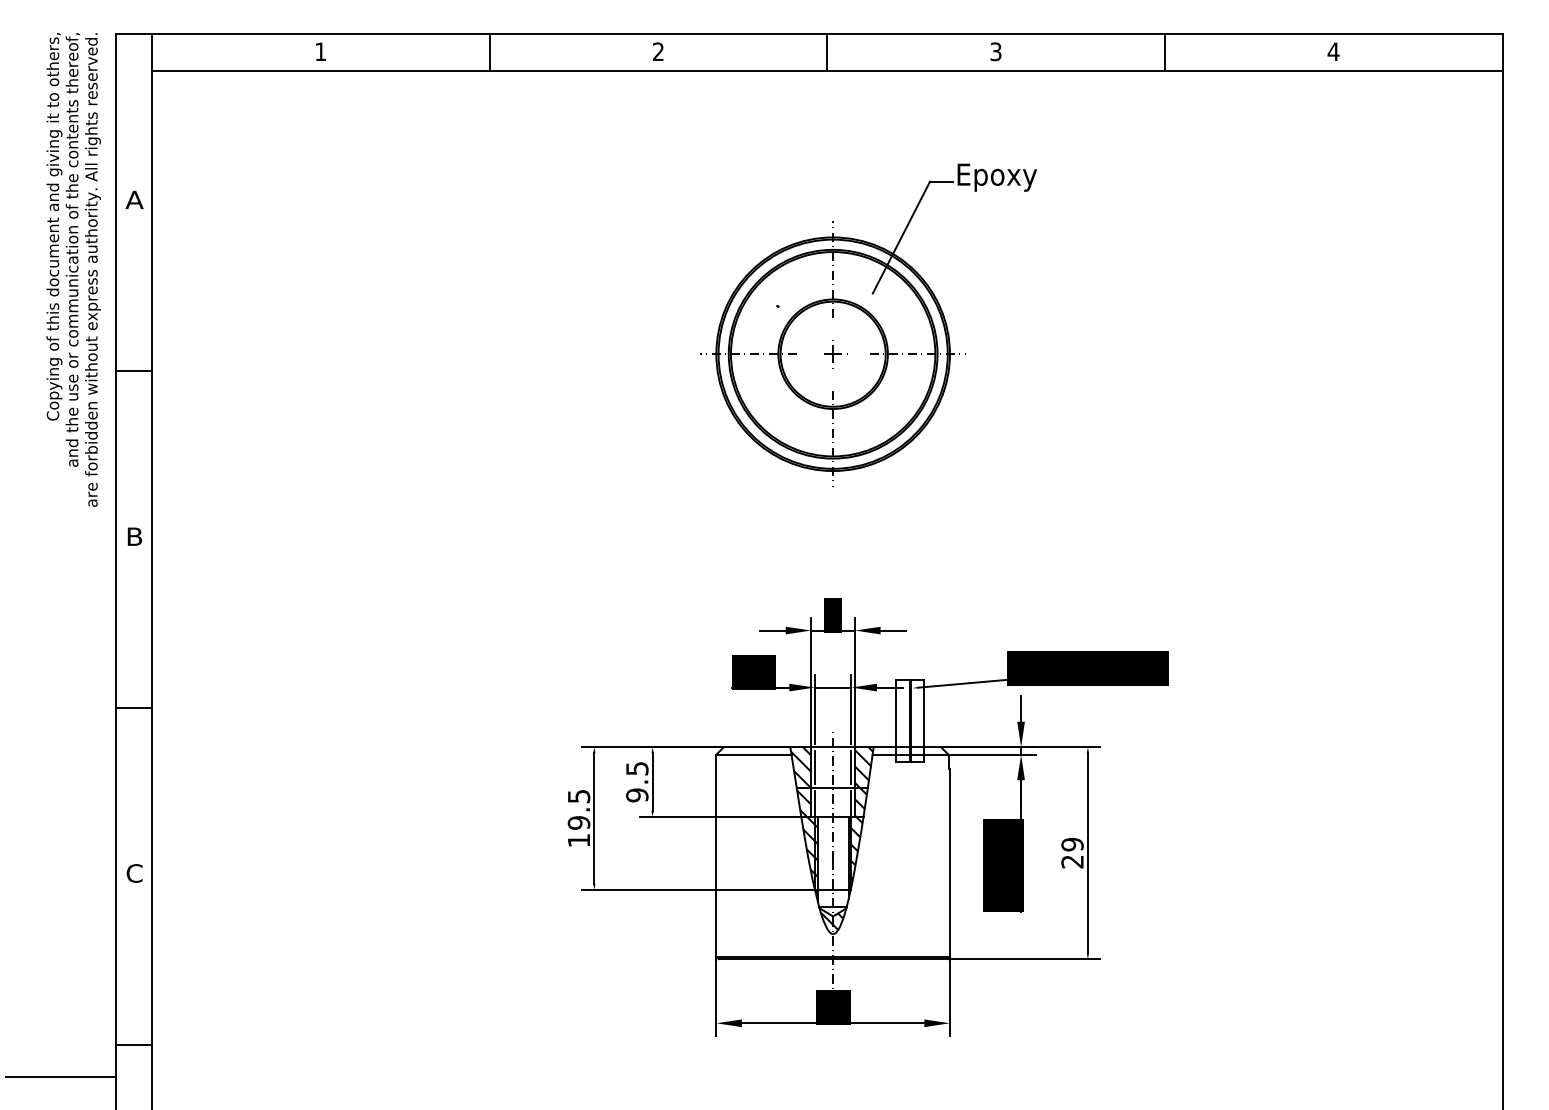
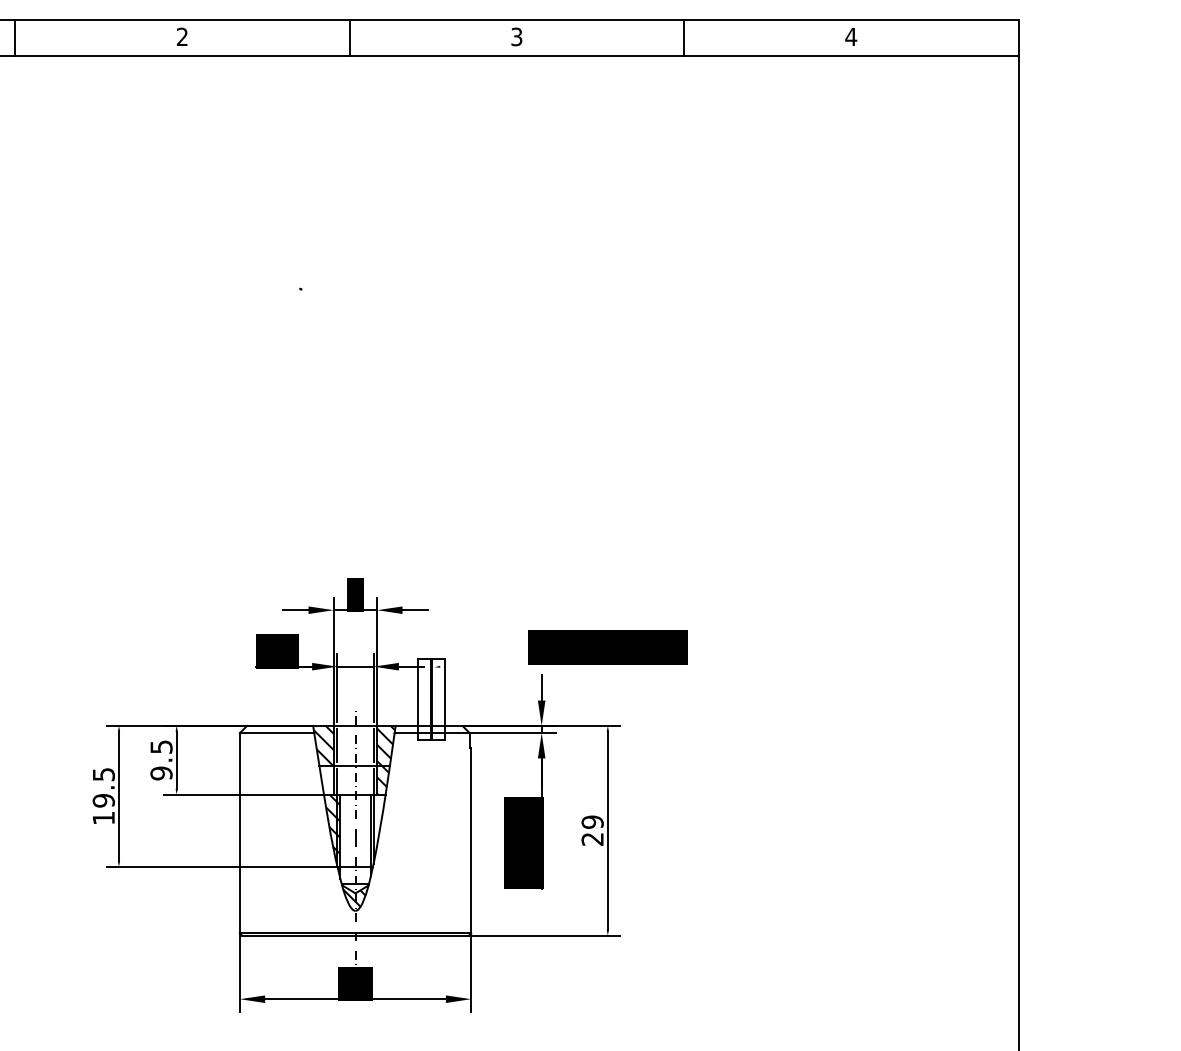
part: (868, 324) -> (390, 307), removed
line: (962, 683) -> (483, 662), removed
hatch: (804, 801) -> (327, 779), removed
hatch: (855, 854) -> (377, 832), removed

